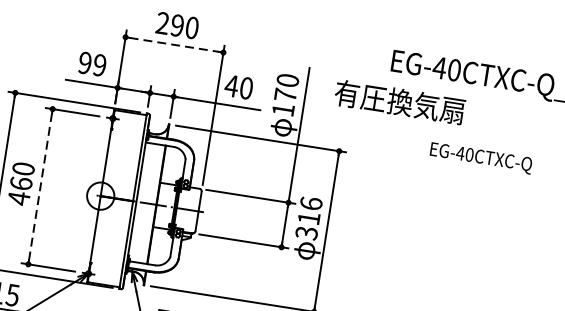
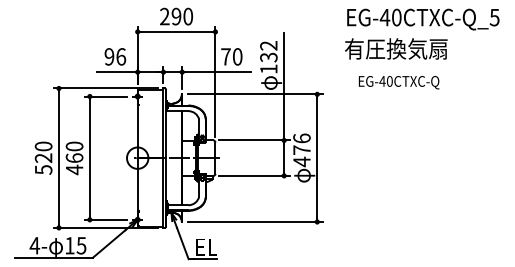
line: (174, 44) -> (176, 31), dashed -> solid
text: (100, 64) -> (121, 56), 99 -> 96
text: (231, 85) -> (225, 56), 40 -> 70
text: (286, 87) -> (268, 51), 170 -> 132
text: (400, 101) -> (396, 48), moved
text: (480, 158) -> (398, 82), moved
line: (39, 187) -> (89, 158), dashed -> solid
text: (307, 226) -> (301, 156), 316 -> 476

